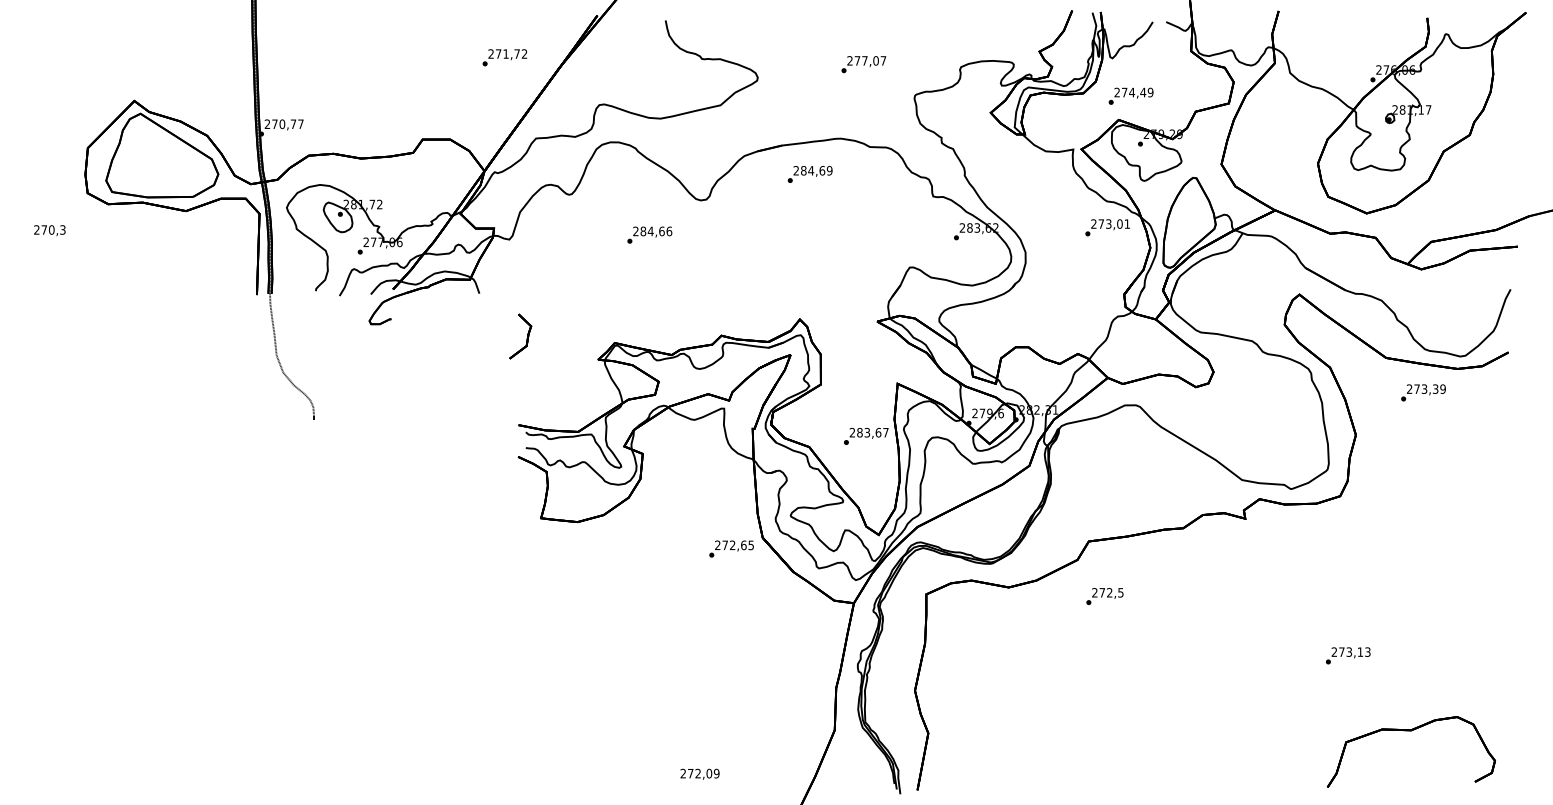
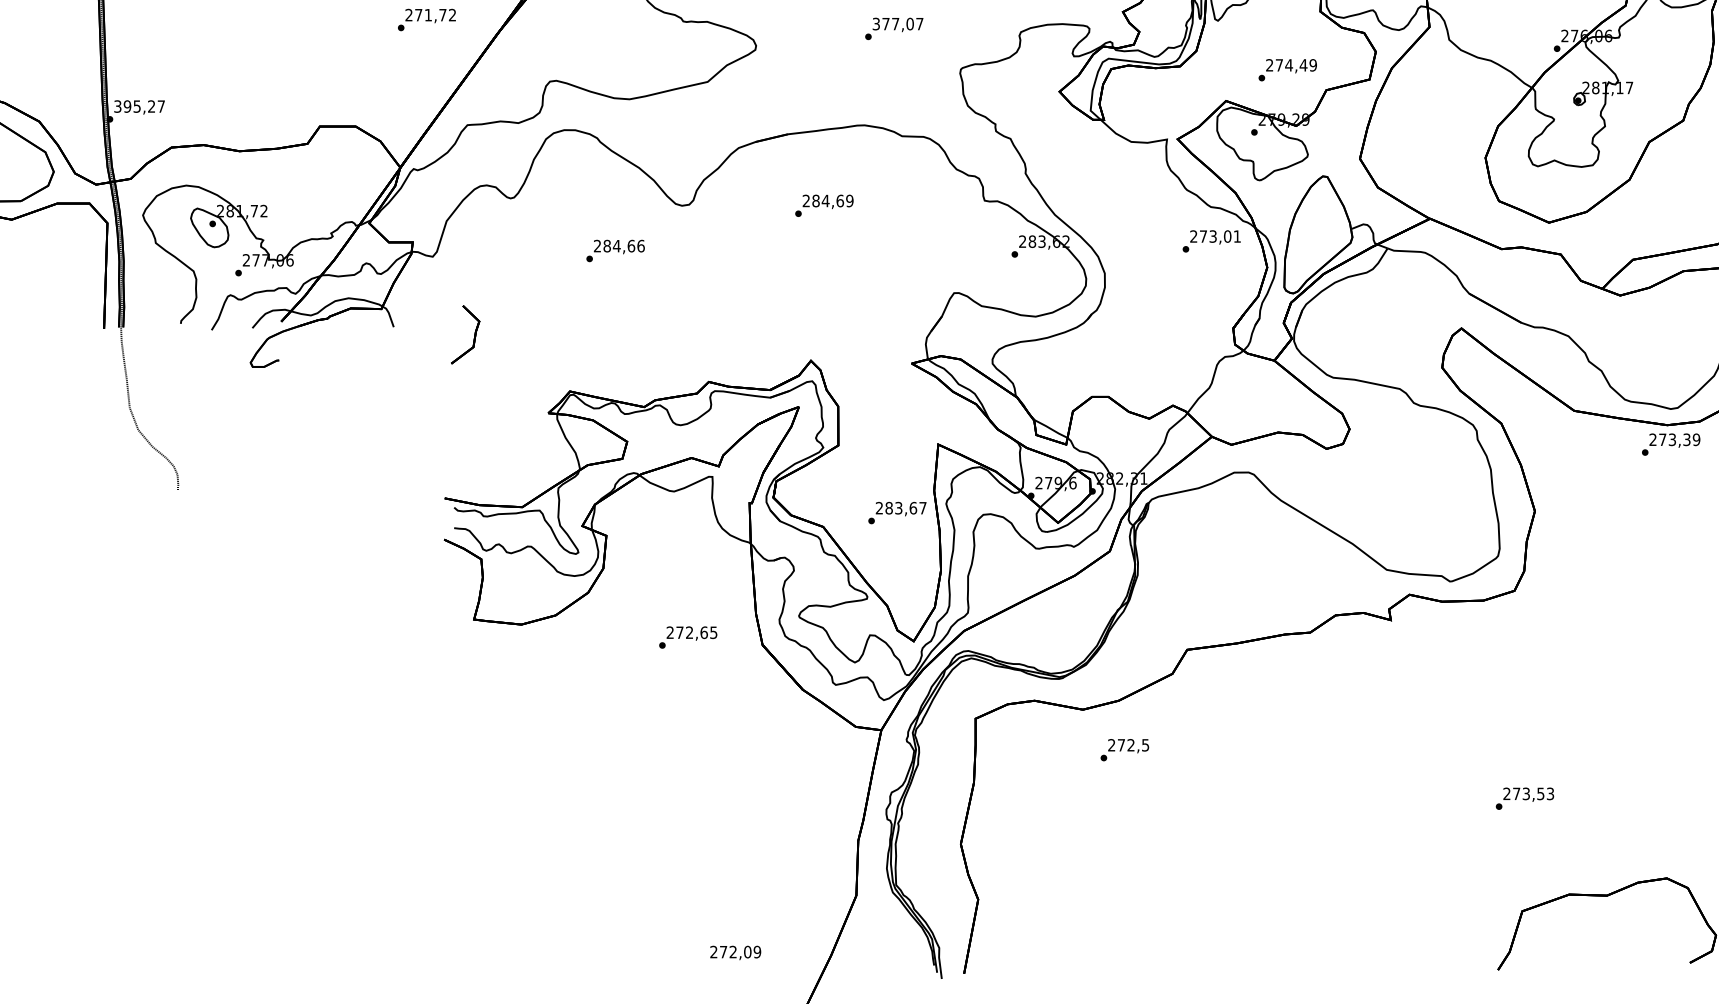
text: (849, 60) -> (875, 23), 277,07 -> 377,07
text: (1130, 95) -> (1287, 69), moved
text: (280, 124) -> (134, 106), 270,77 -> 395,27
text: (809, 174) -> (823, 205), moved
part: (526, 338) -> (473, 337), moved
text: (1423, 392) -> (1671, 444), moved
text: (731, 548) -> (688, 636), moved
text: (1104, 596) -> (1124, 750), moved
text: (1360, 651) -> (1540, 793), 273,13 -> 273,53
text: (699, 773) -> (734, 951), moved

